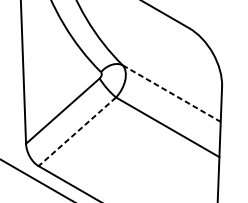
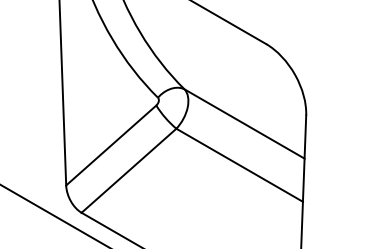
line: (172, 94) -> (245, 124), dashed -> solid
line: (76, 132) -> (128, 171), dashed -> solid

